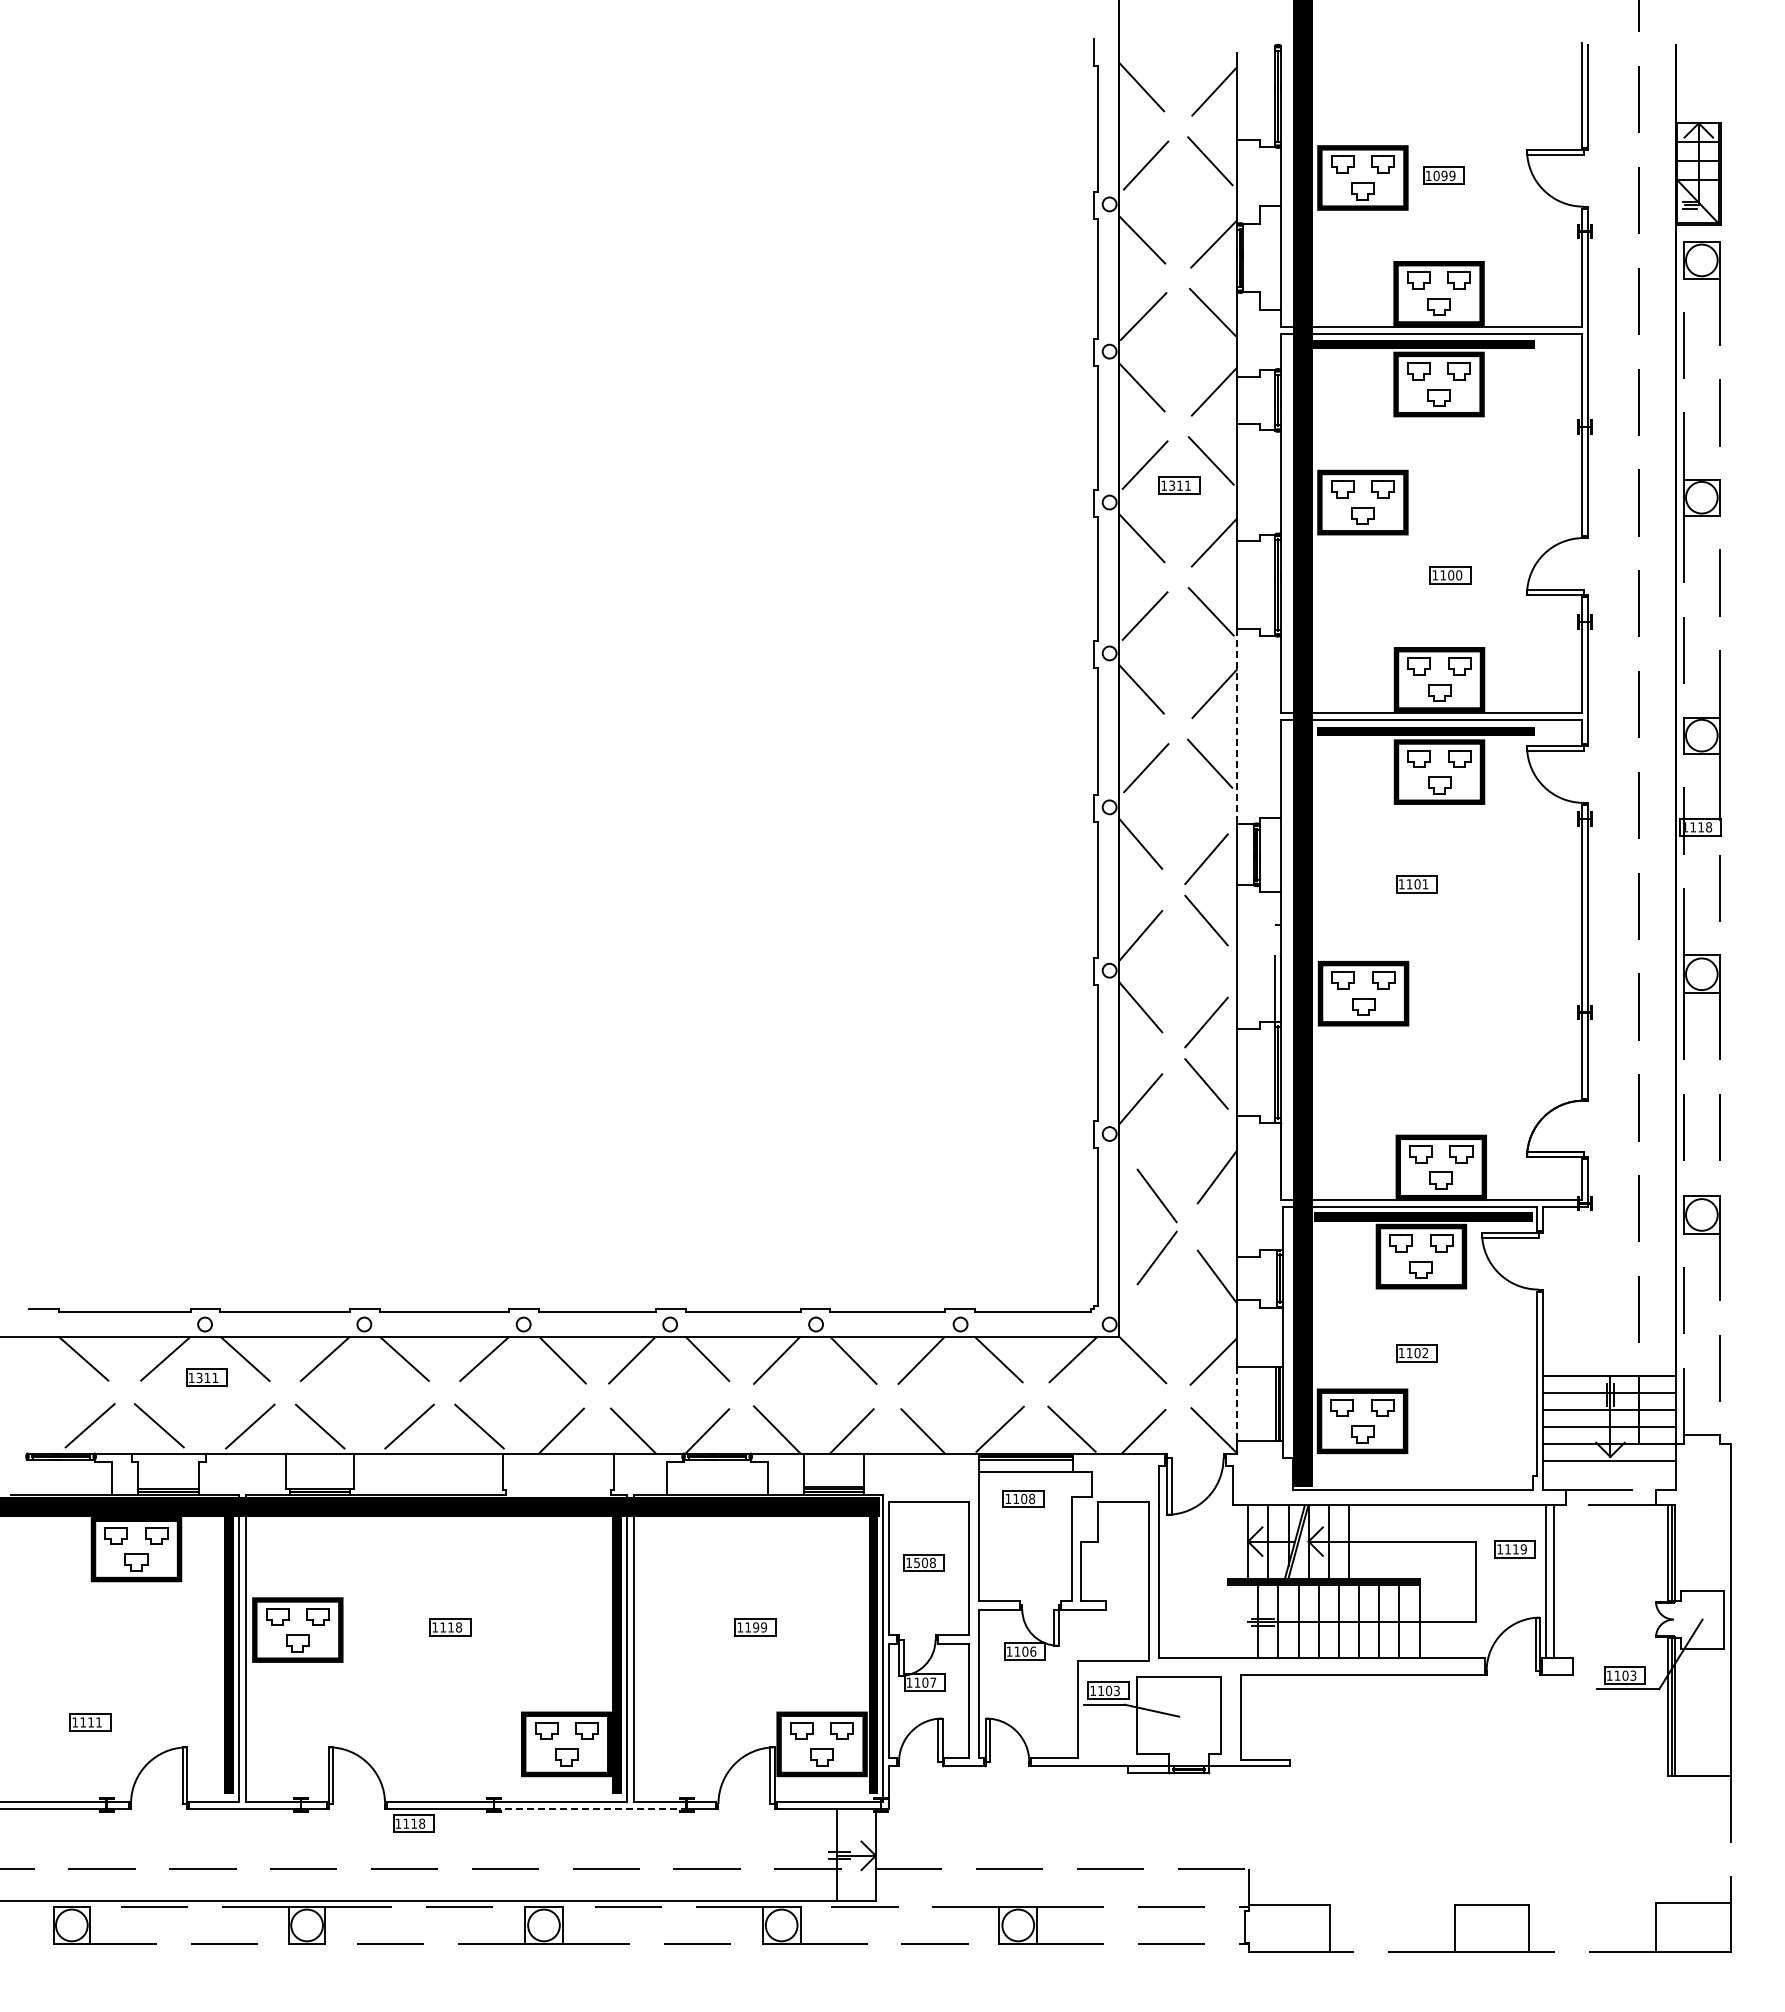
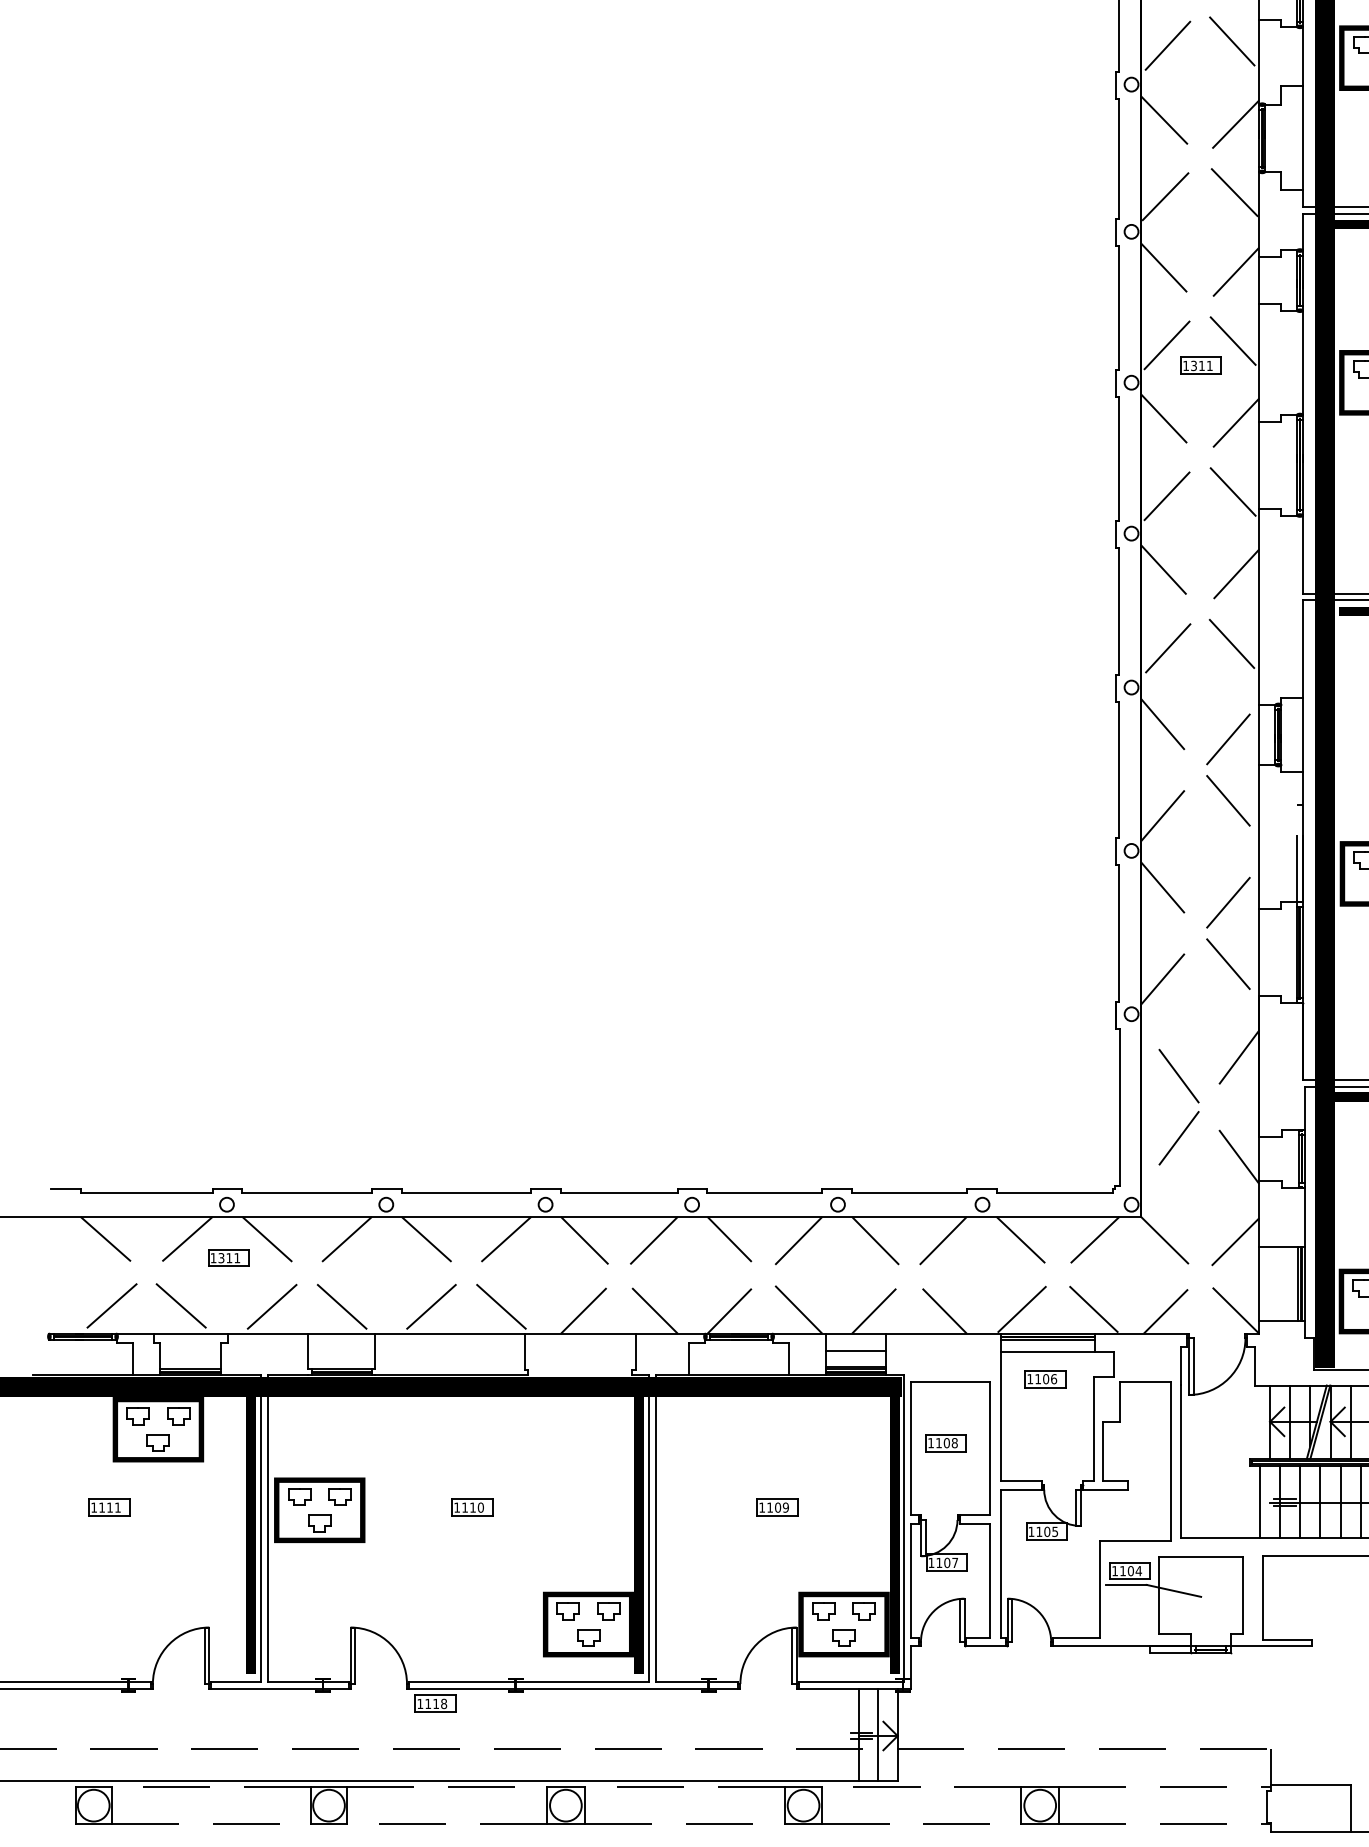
line: (1237, 726) -> (1259, 606), dashed -> solid
line: (1237, 1404) -> (1259, 1284), dashed -> solid
line: (833, 1470) -> (855, 1350), added
text: (1032, 1498) -> (1054, 1378), 1108 -> 1106
text: (916, 1563) -> (938, 1443), 1508 -> 1108
line: (1238, 1621) -> (1260, 1501), added
text: (459, 1627) -> (481, 1507), 1118 -> 1110
text: (755, 1627) -> (777, 1507), 1199 -> 1109
text: (1033, 1651) -> (1055, 1531), 1106 -> 1105
text: (1116, 1690) -> (1138, 1570), 1103 -> 1104
part: (90, 1722) -> (109, 1507), moved
line: (590, 1808) -> (612, 1688), dashed -> solid
line: (856, 1854) -> (878, 1734), added

